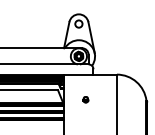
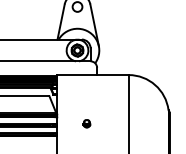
part: (85, 99) -> (86, 123), moved

